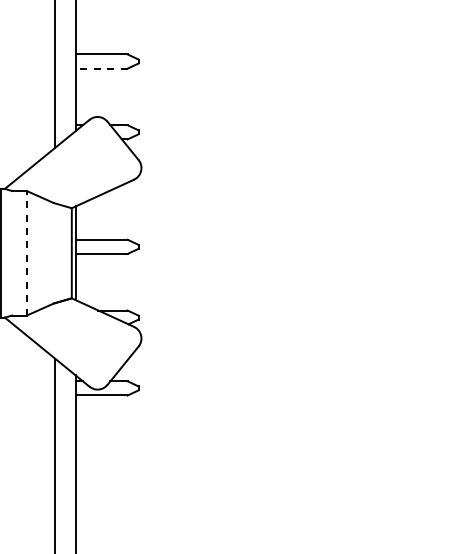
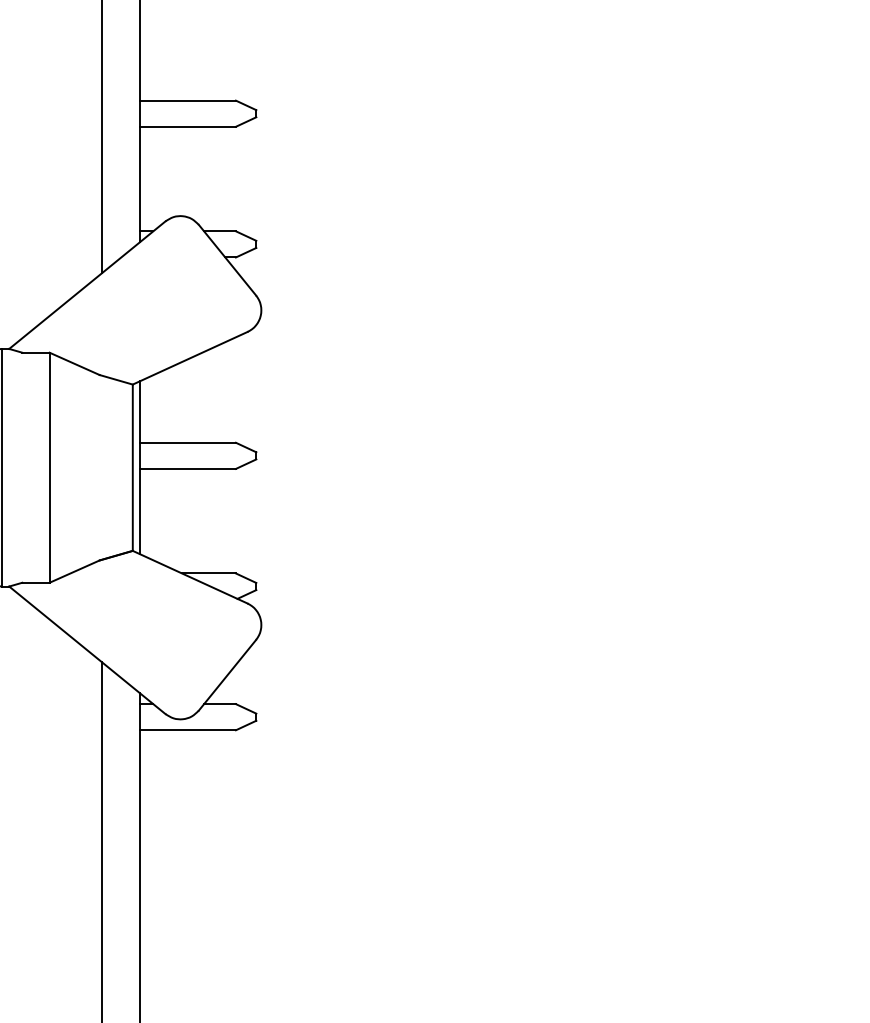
line: (101, 68) -> (187, 126), dashed -> solid
line: (26, 252) -> (49, 466), dashed -> solid

